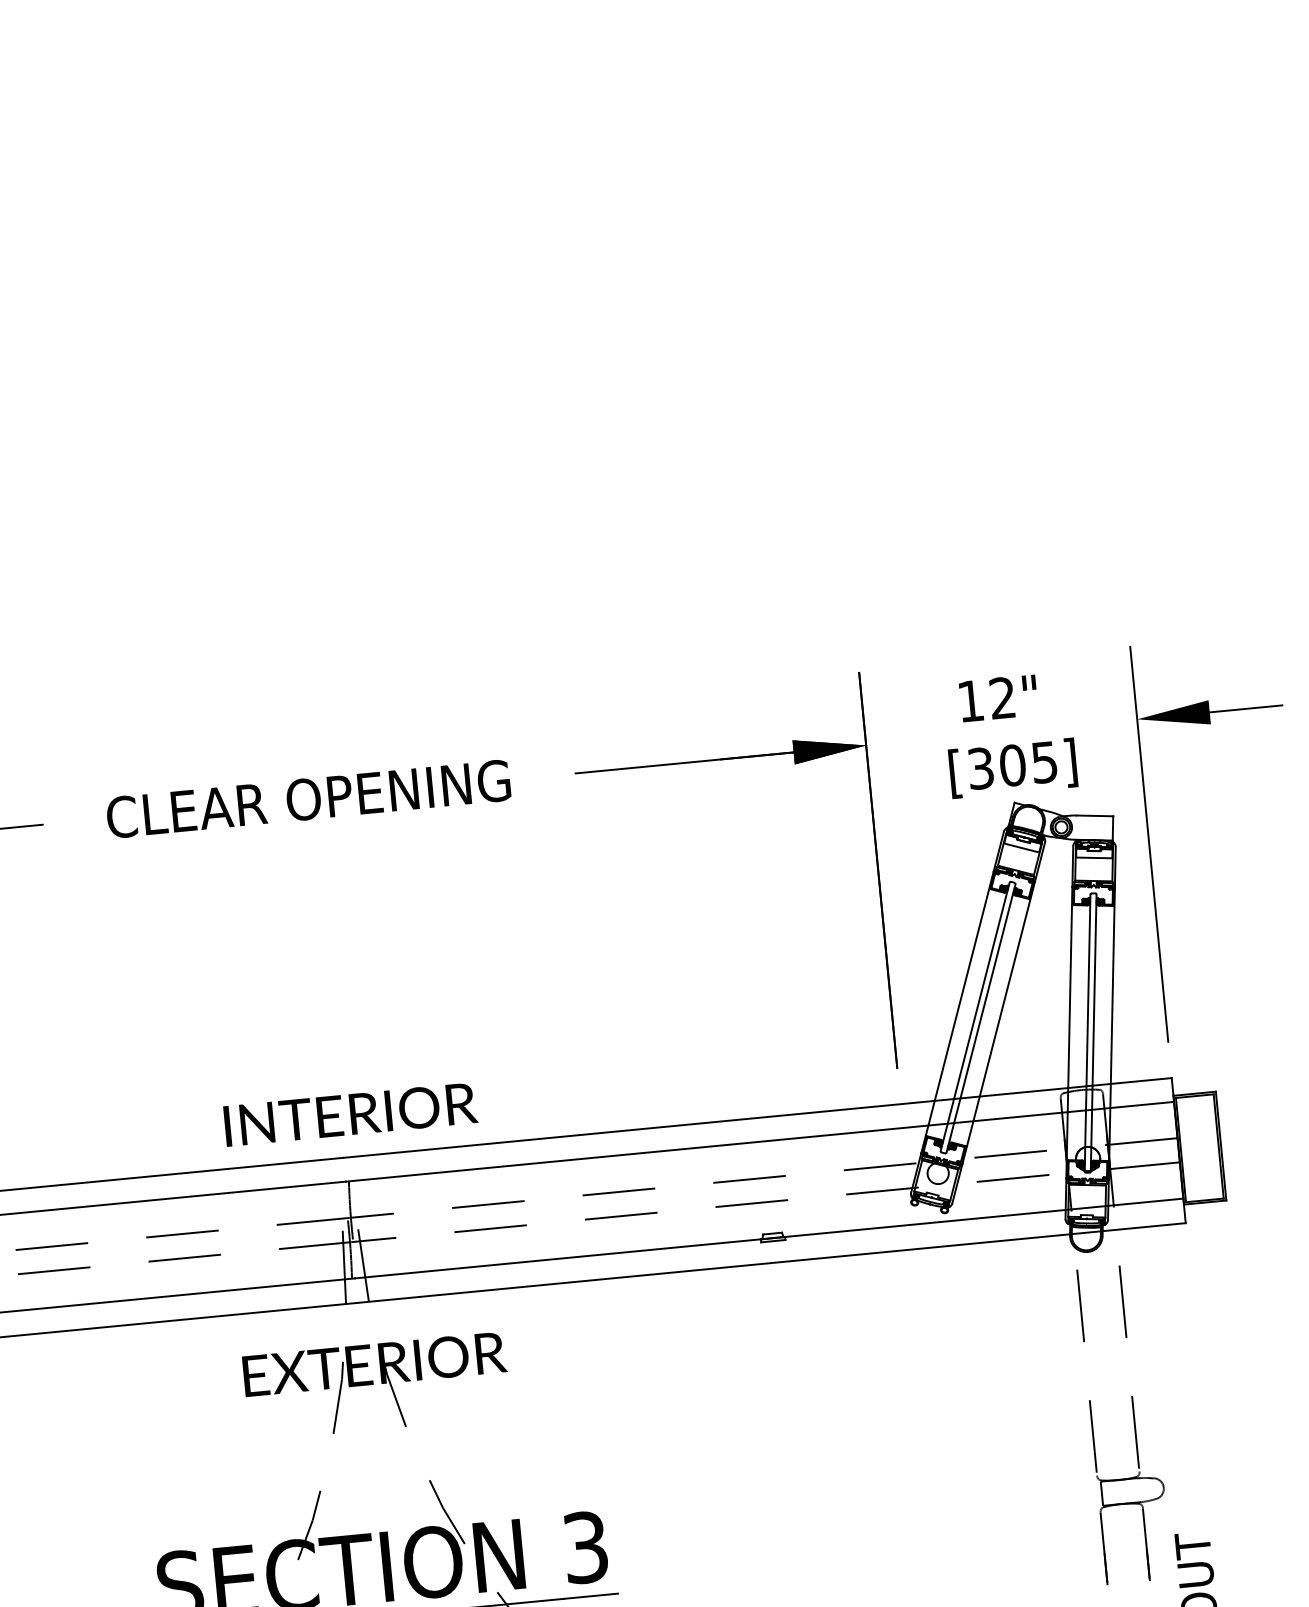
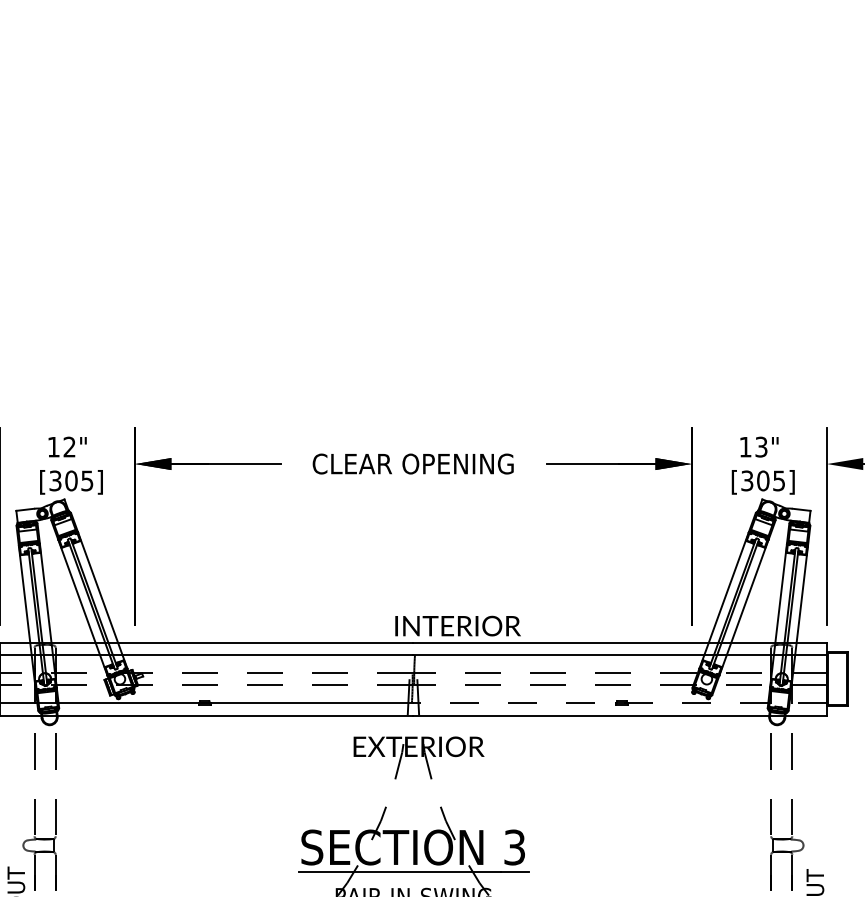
text: (1002, 698) -> (761, 447), 12" -> 13"
text: (349, 1113) -> (457, 625), moved
line: (769, 1238) -> (620, 703), solid -> dashed

